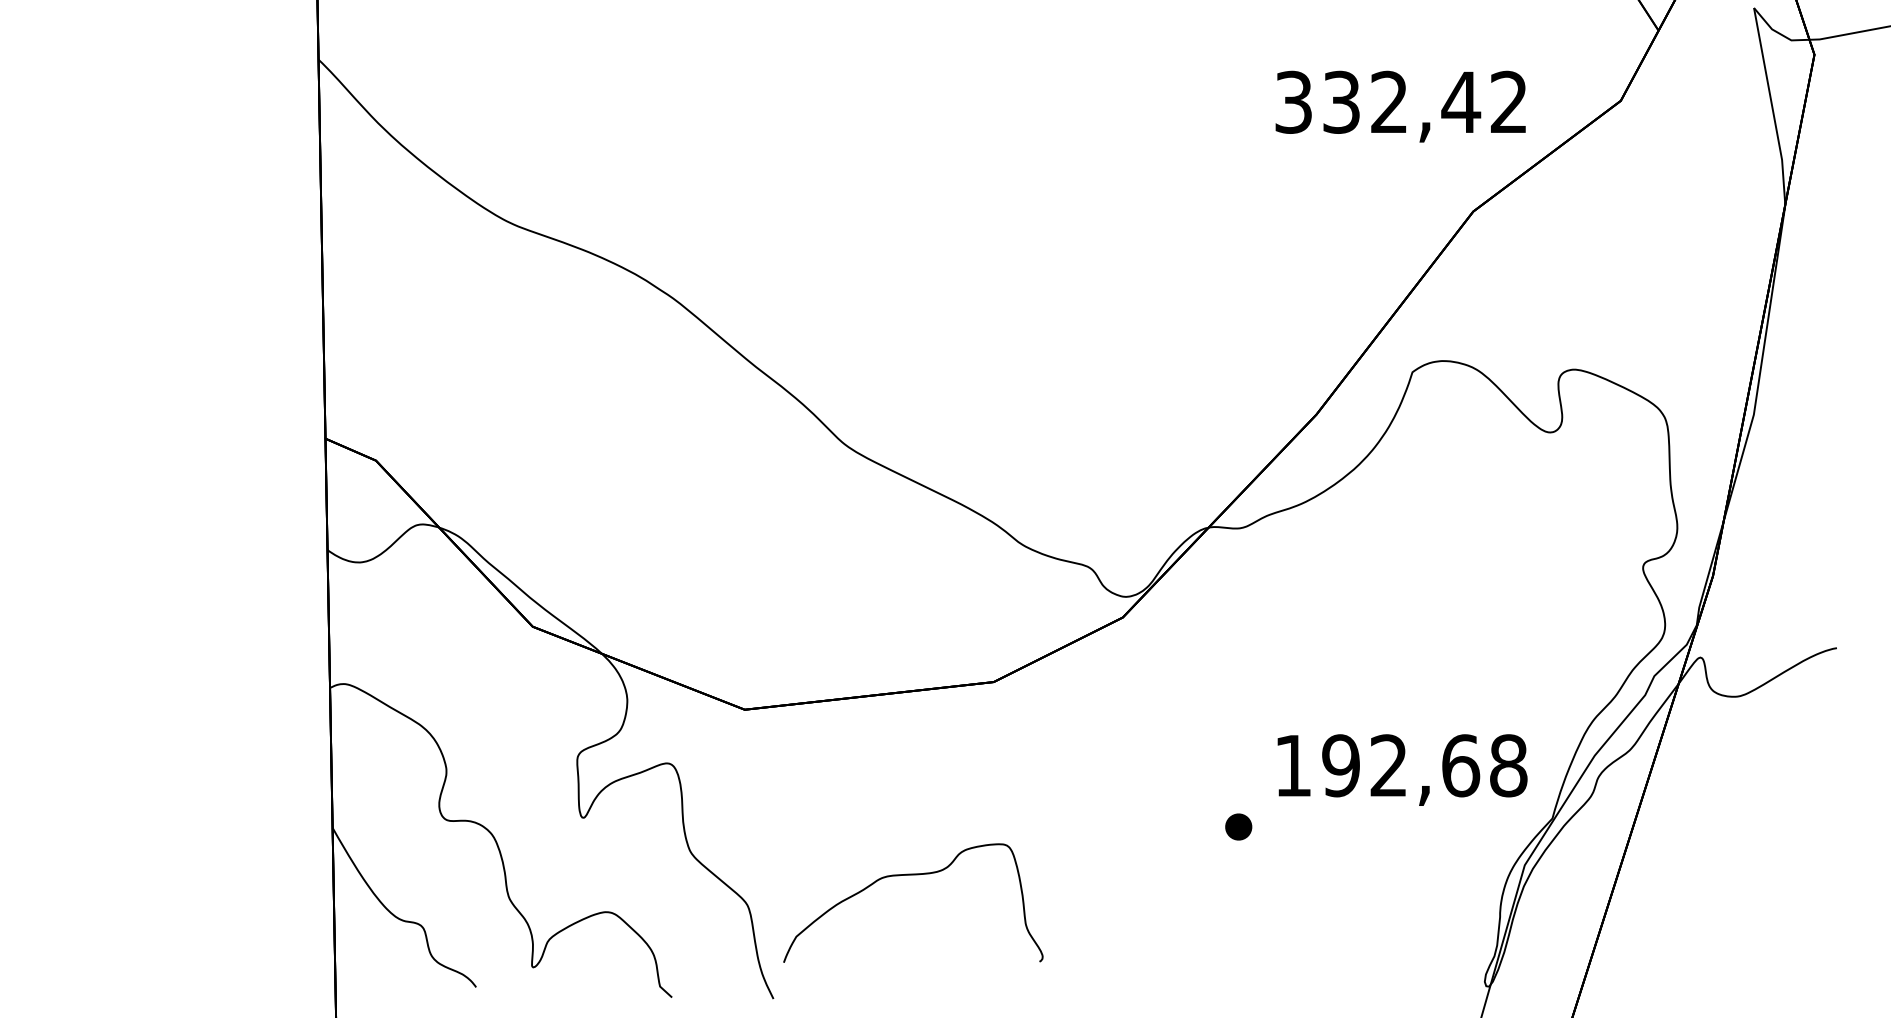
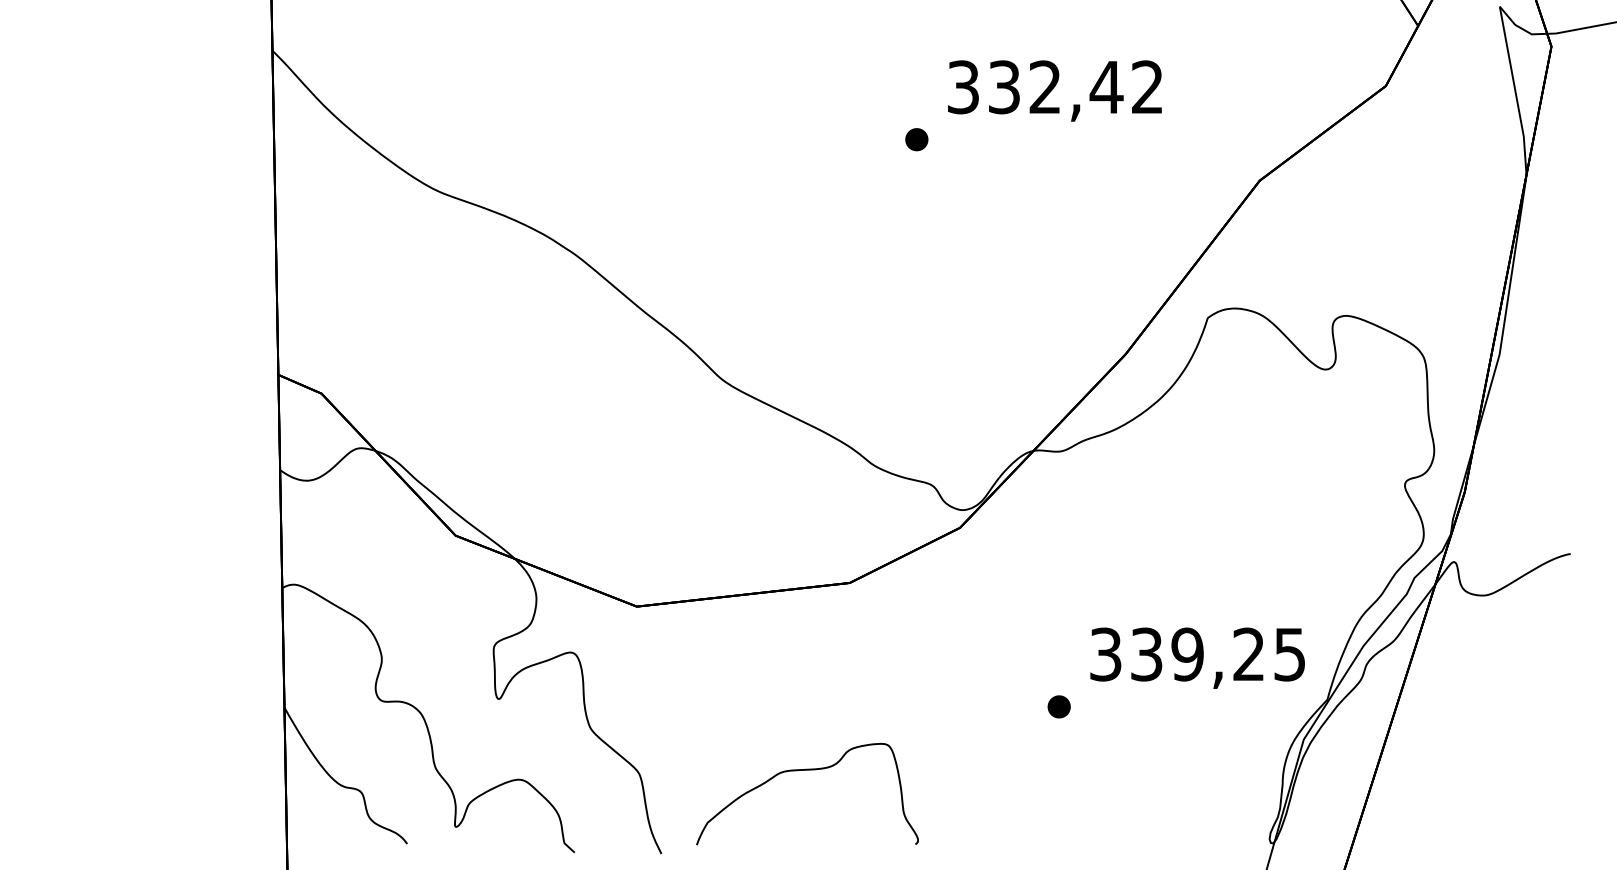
text: (1400, 106) -> (1054, 90), moved
part: (1071, 163) -> (916, 139), added
text: (1401, 765) -> (1198, 654), 192,68 -> 339,25
curve: (913, 875) -> (807, 770), moved

